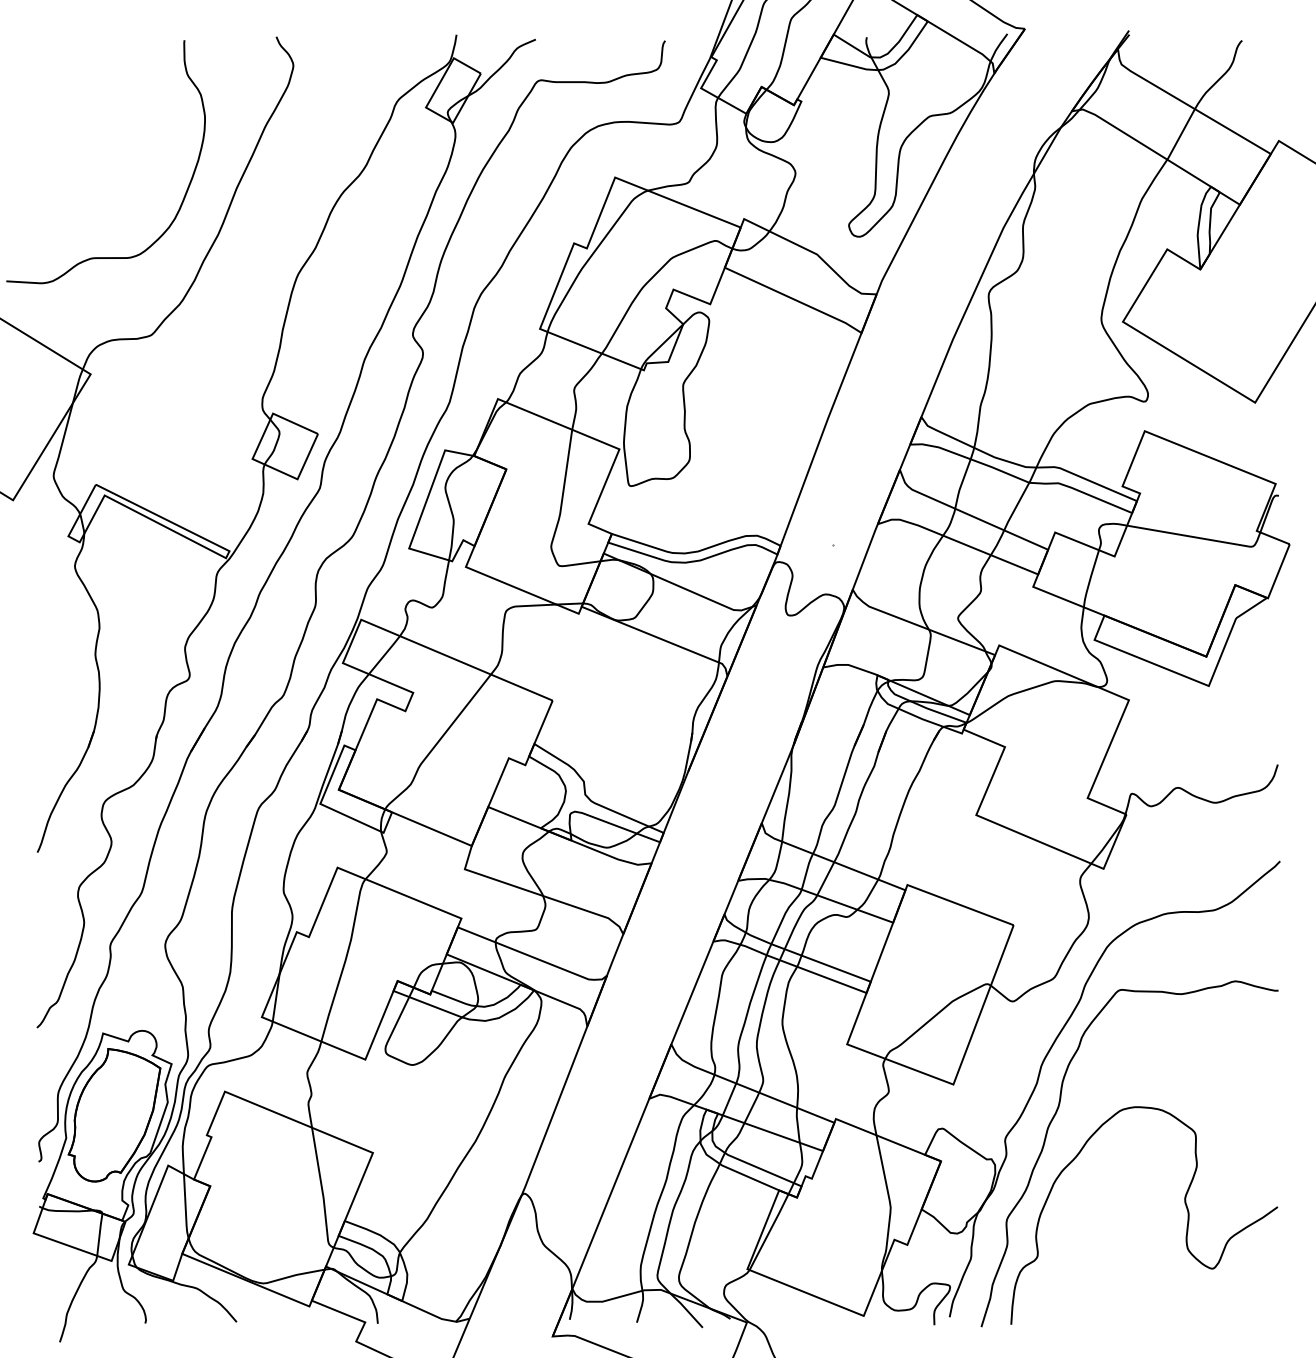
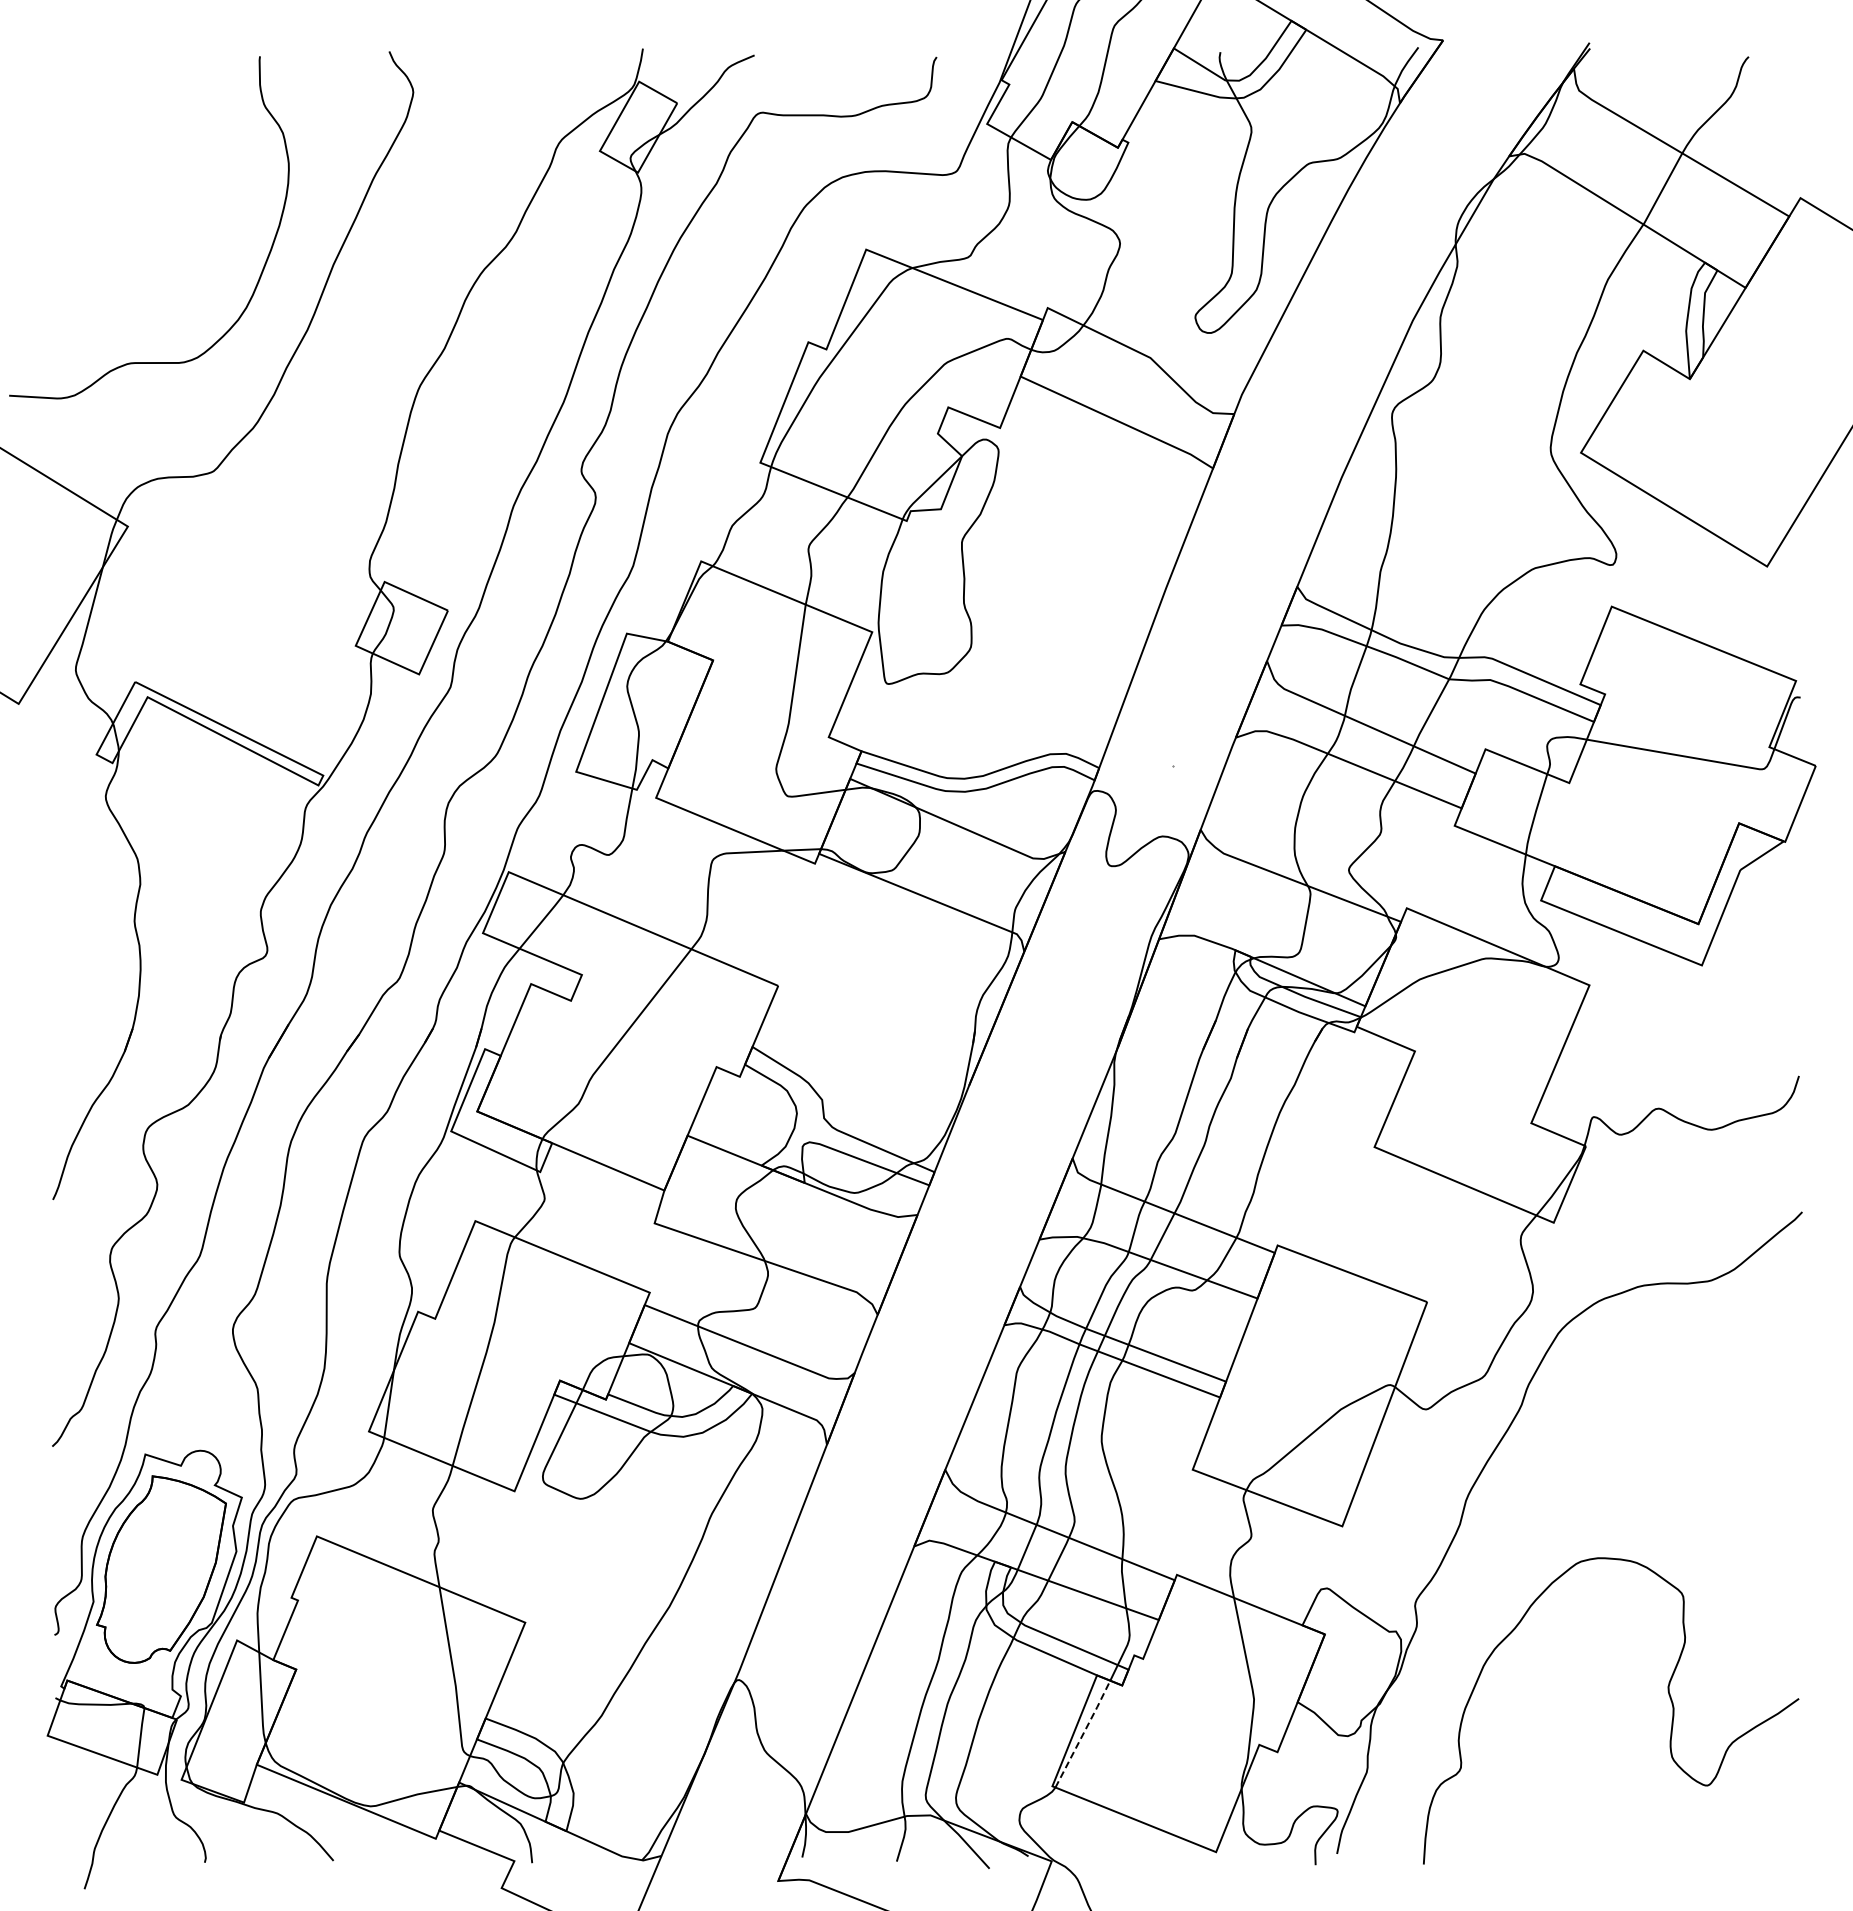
curve: (1056, 1113) -> (1487, 1567), removed
line: (769, 1231) -> (1083, 1733), solid -> dashed

